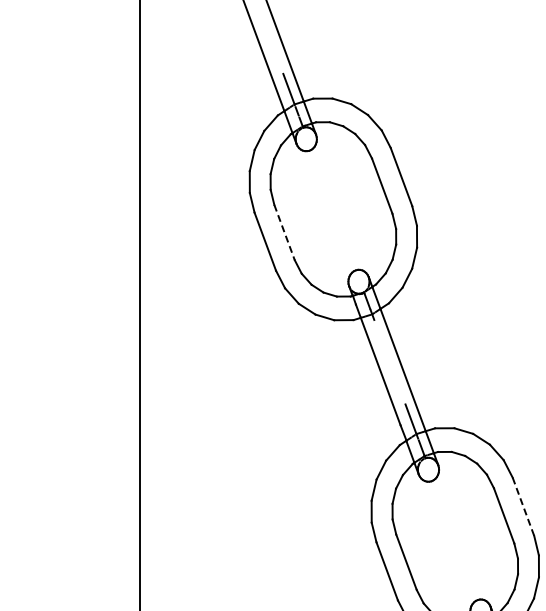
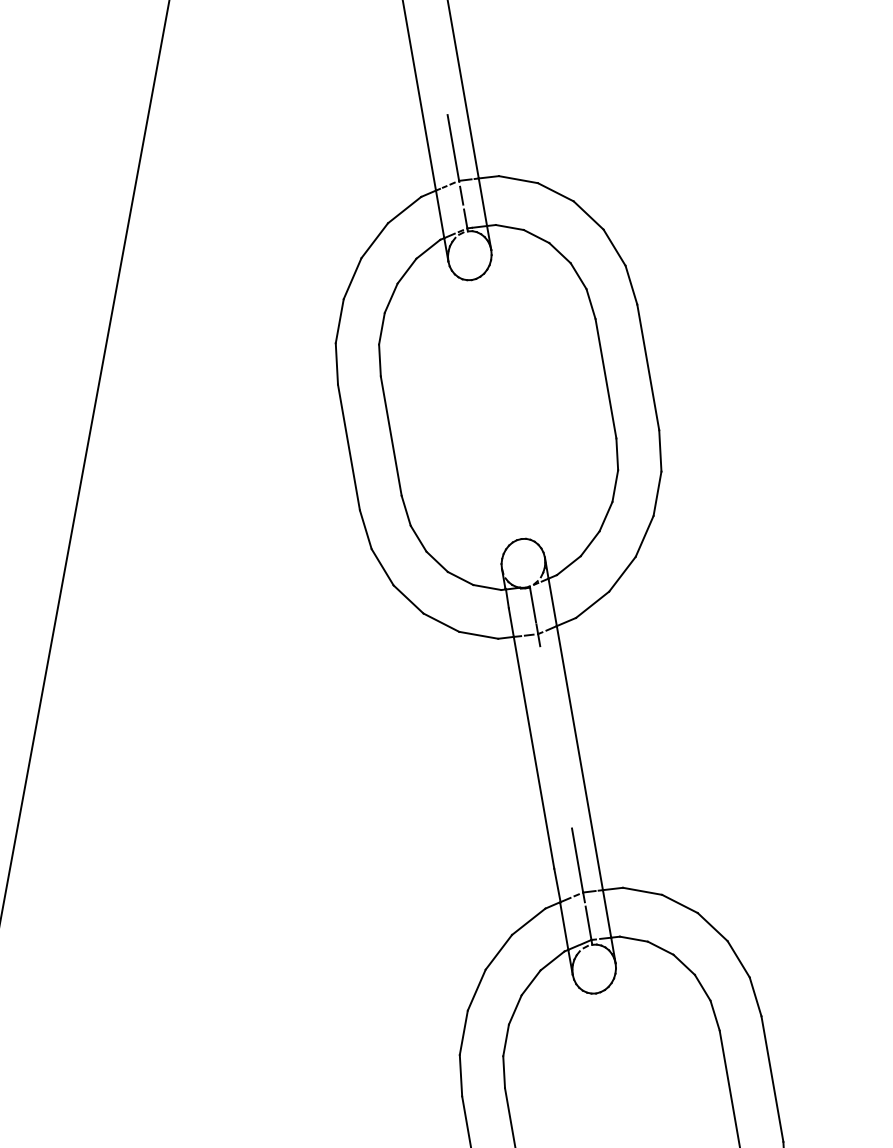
line: (284, 233) -> (390, 438), dashed -> solid
line: (523, 506) -> (772, 1078), dashed -> solid

